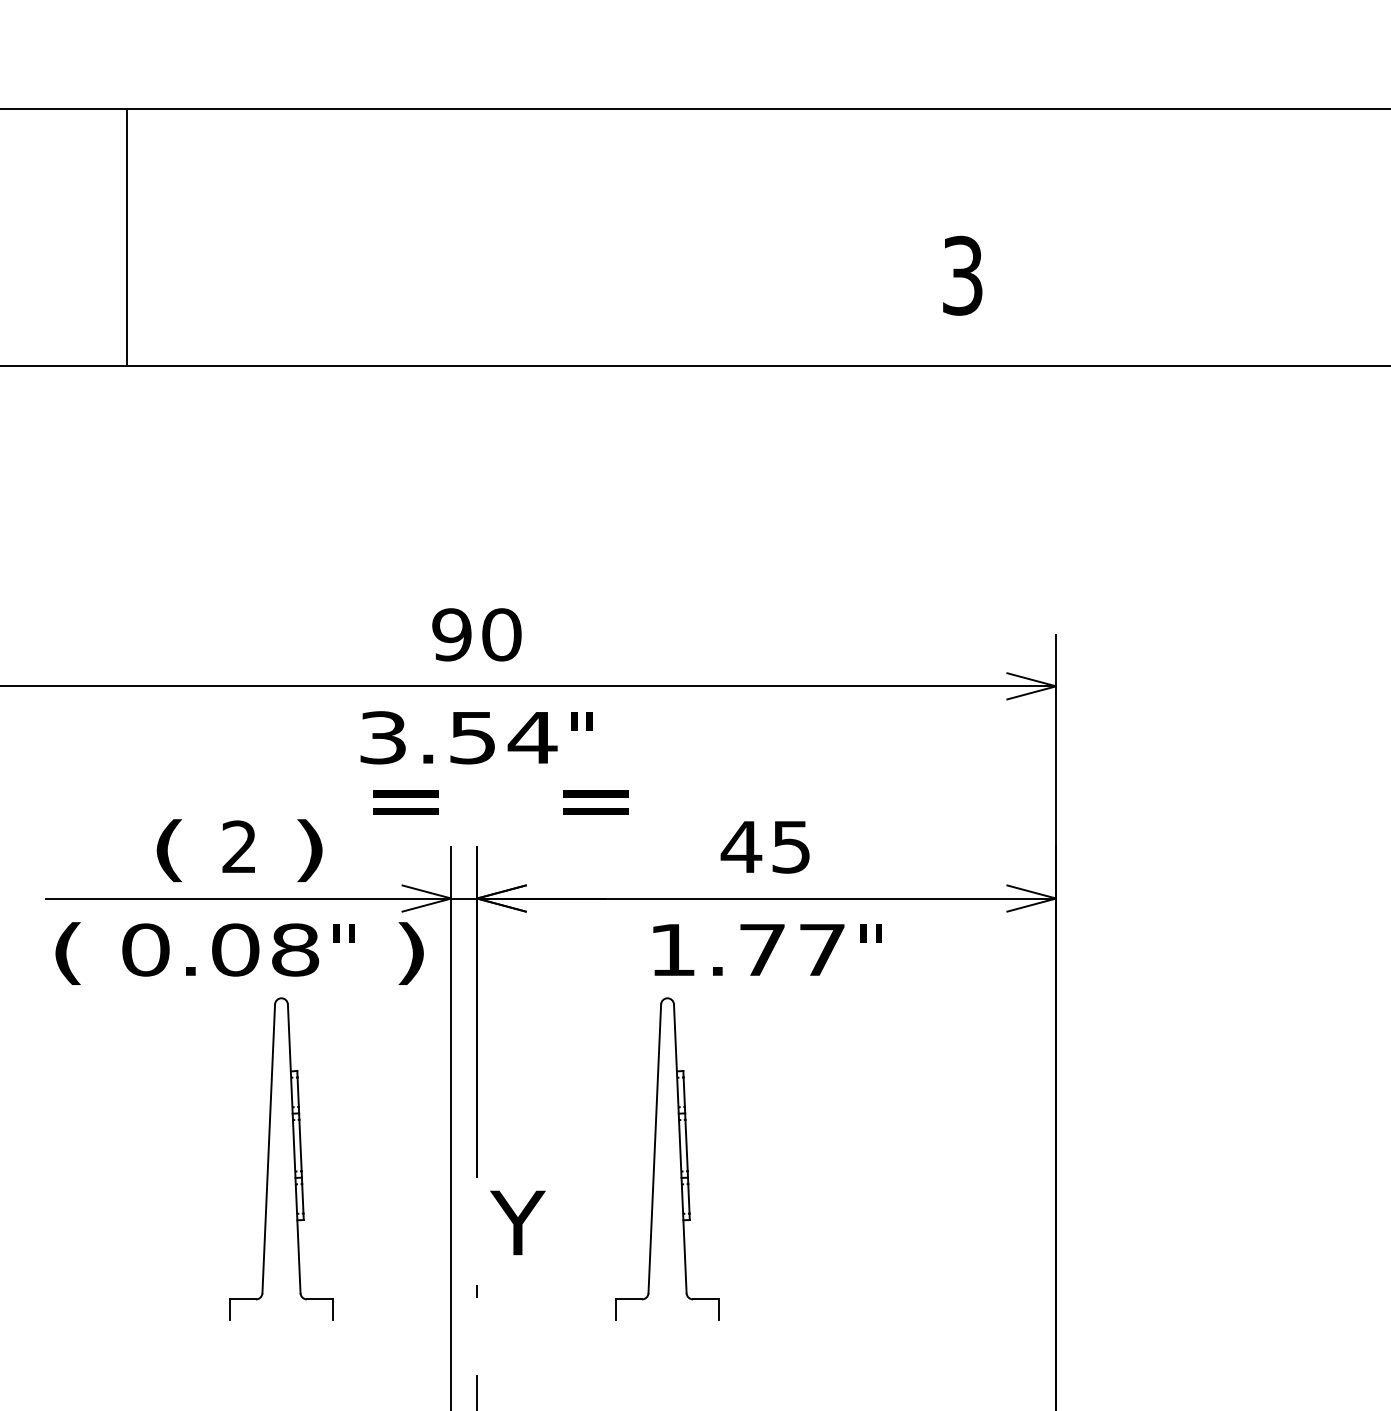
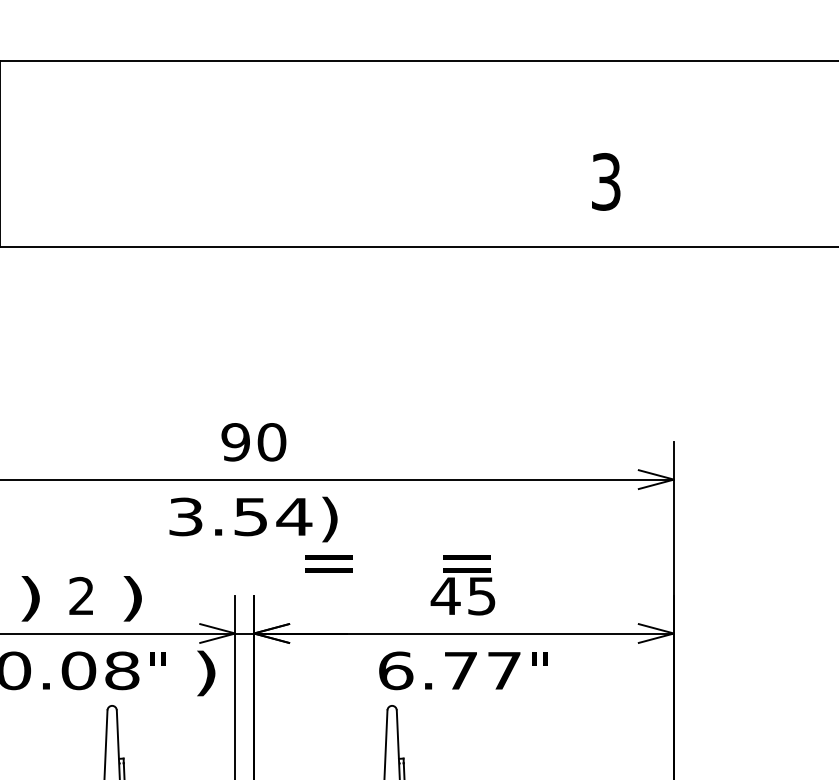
text: (581, 741) -> (329, 519), " -> )
text: (500, 802) -> (397, 563), moved
text: (169, 850) -> (30, 598), ( -> )
text: (672, 949) -> (395, 670), 1.77 -> 6.77

